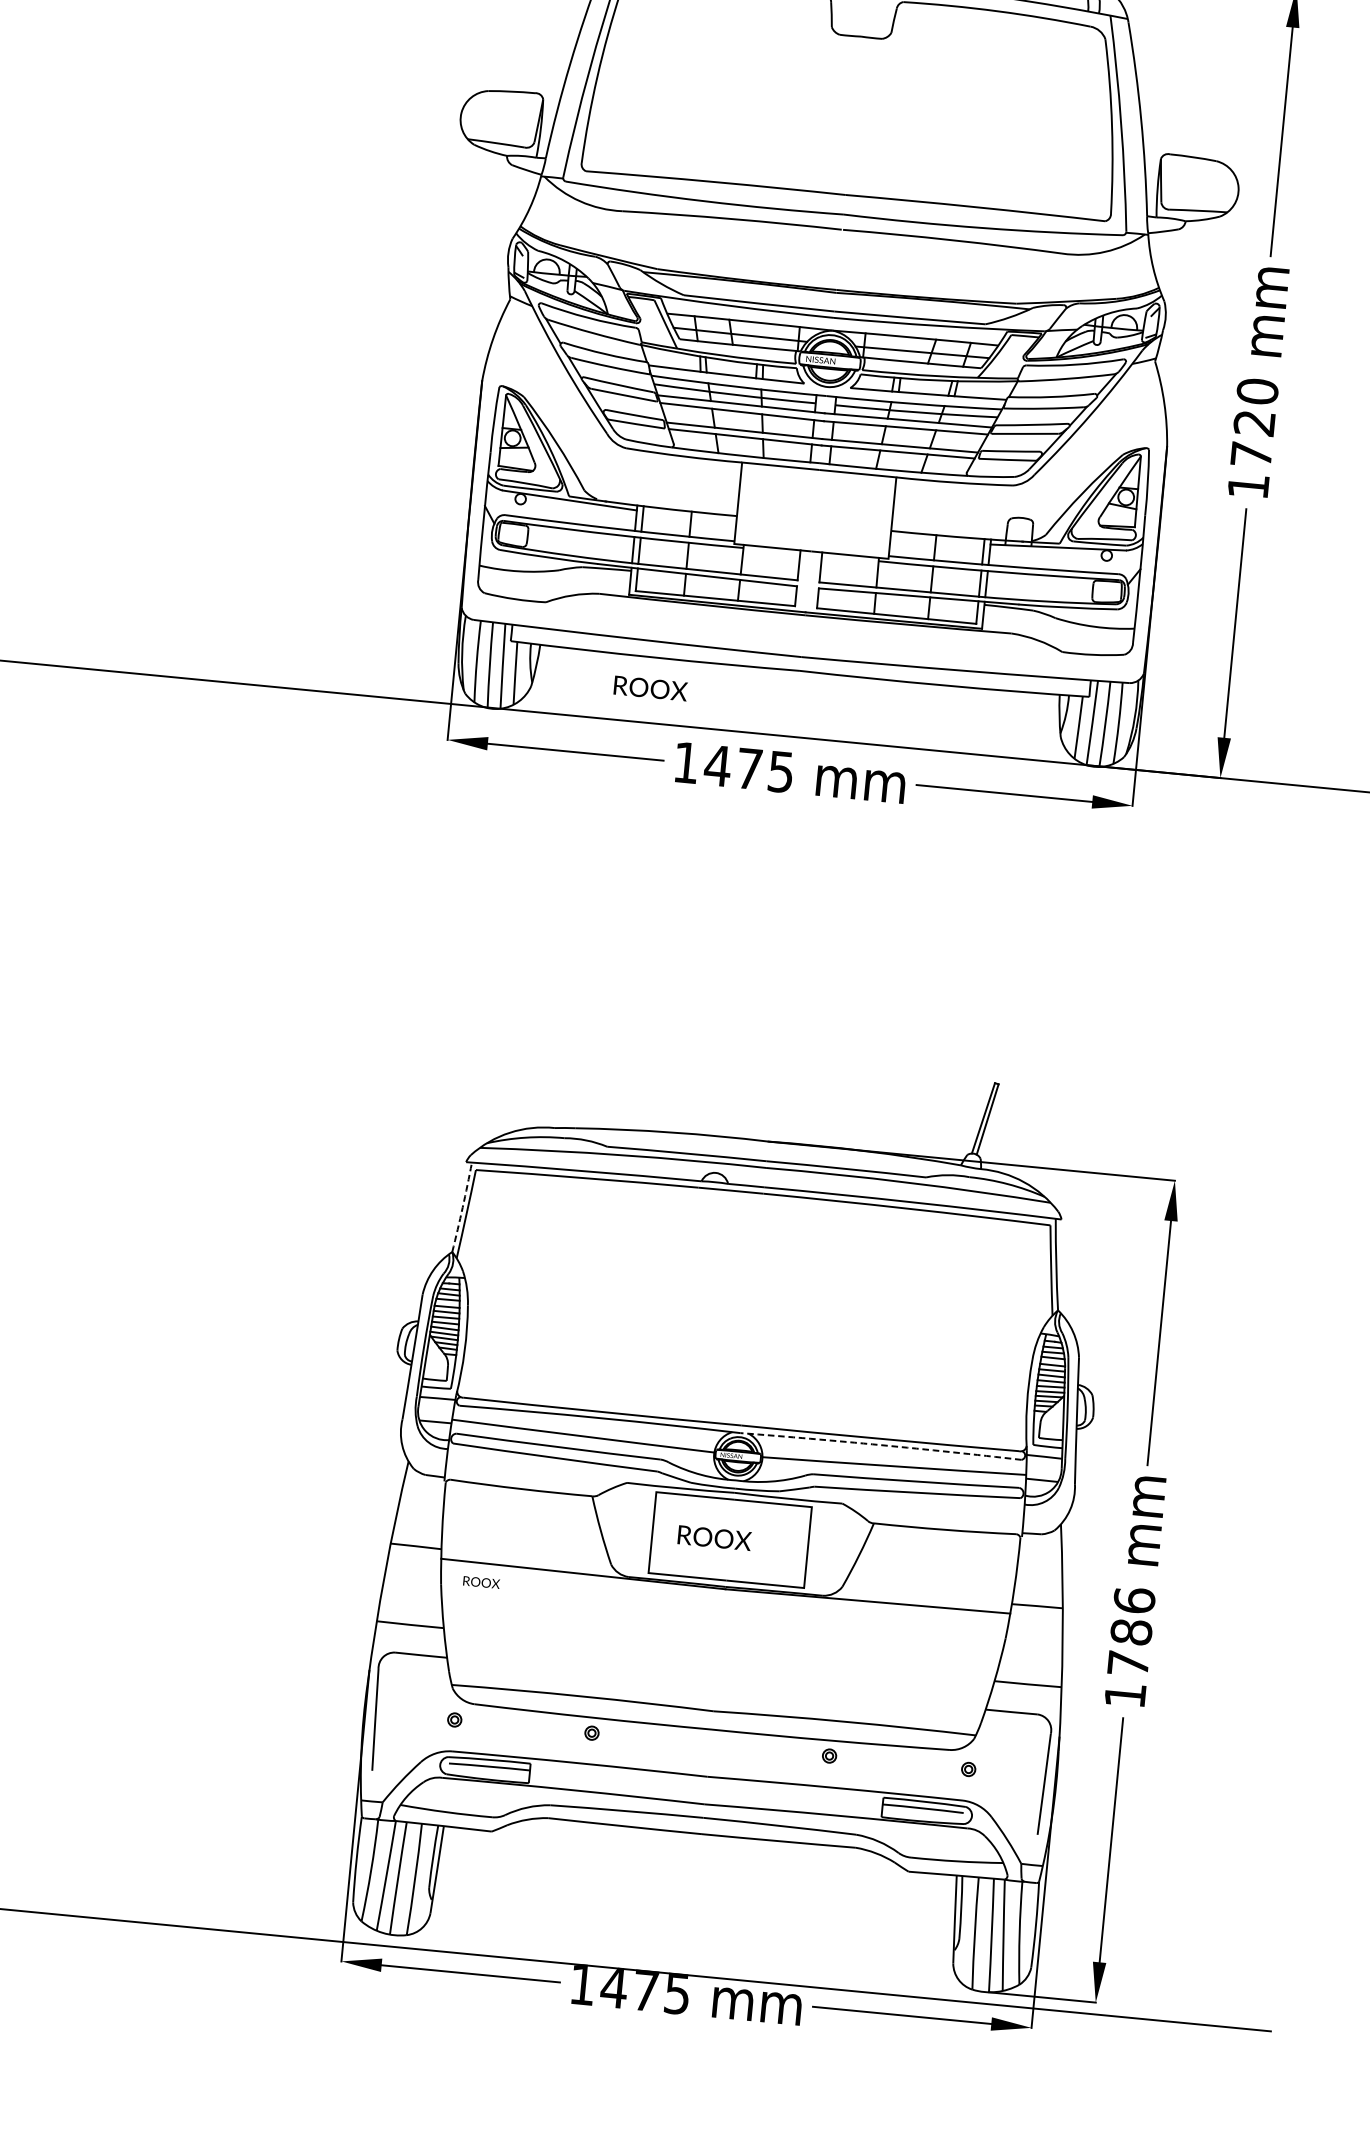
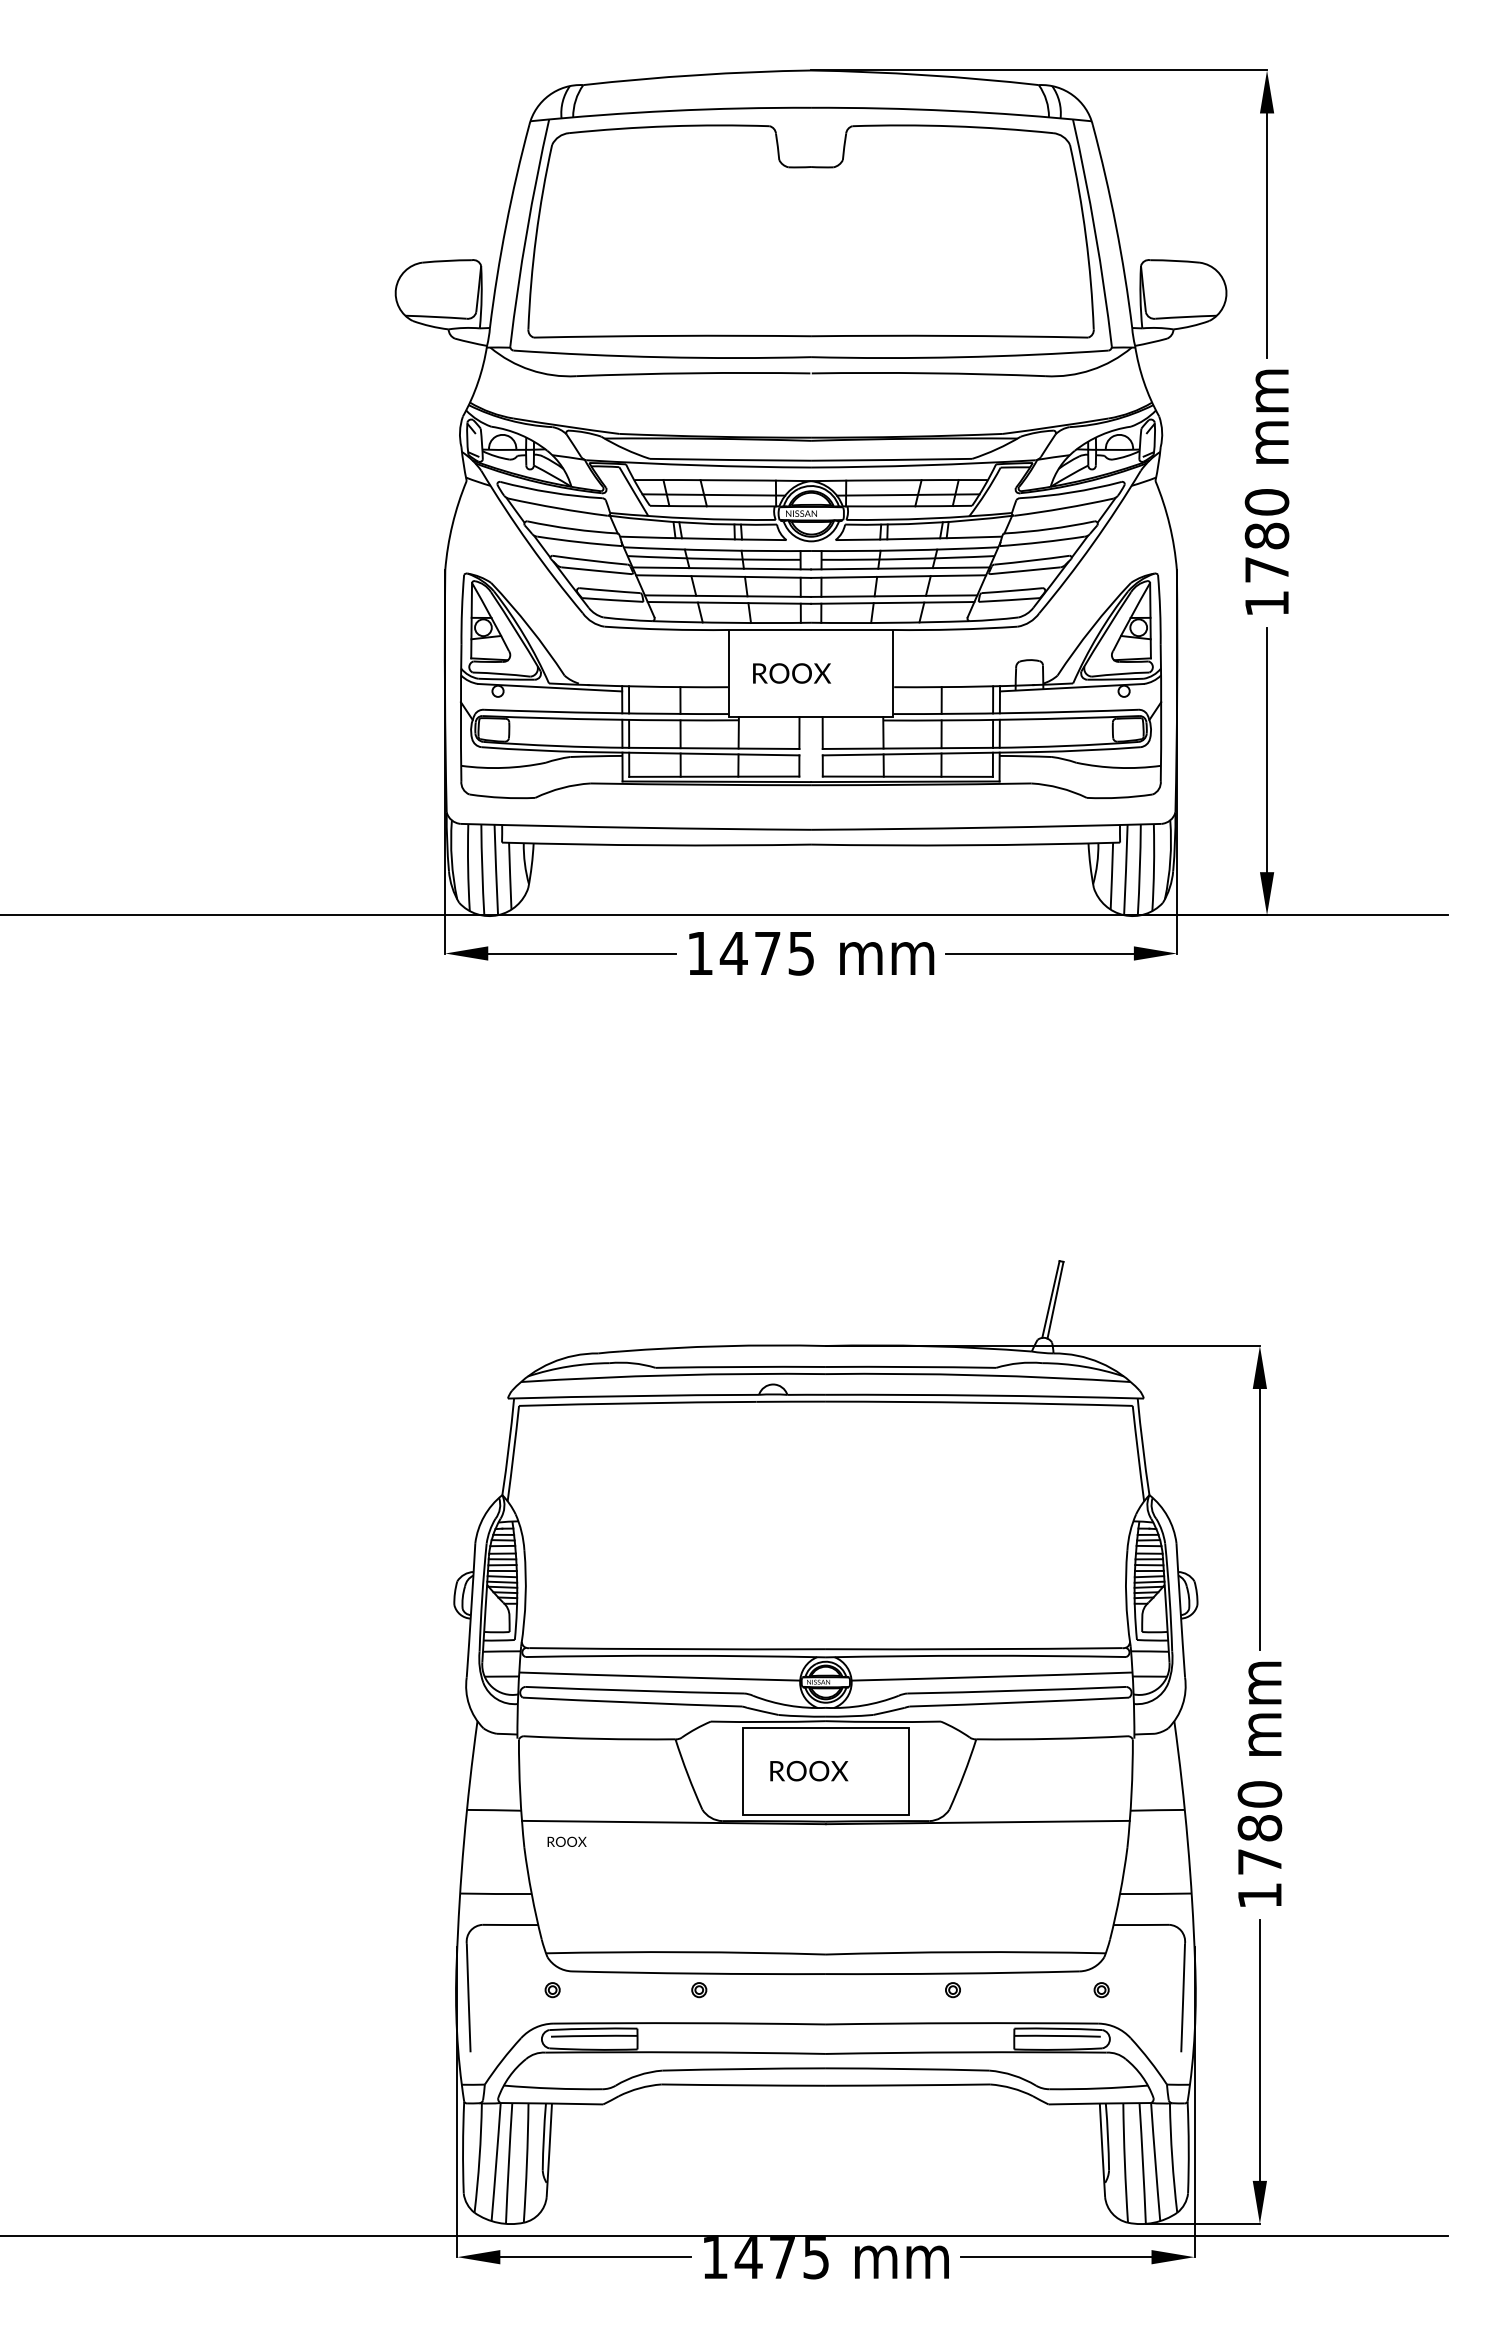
text: (1254, 422) -> (1266, 535), 1720 -> 1780
text: (650, 688) -> (791, 673), moved
arc: (462, 1207) -> (508, 1446), dashed -> solid
arc: (880, 1444) -> (975, 1655), dashed -> solid
text: (1134, 1600) -> (1259, 1794), 1786 -> 1780

